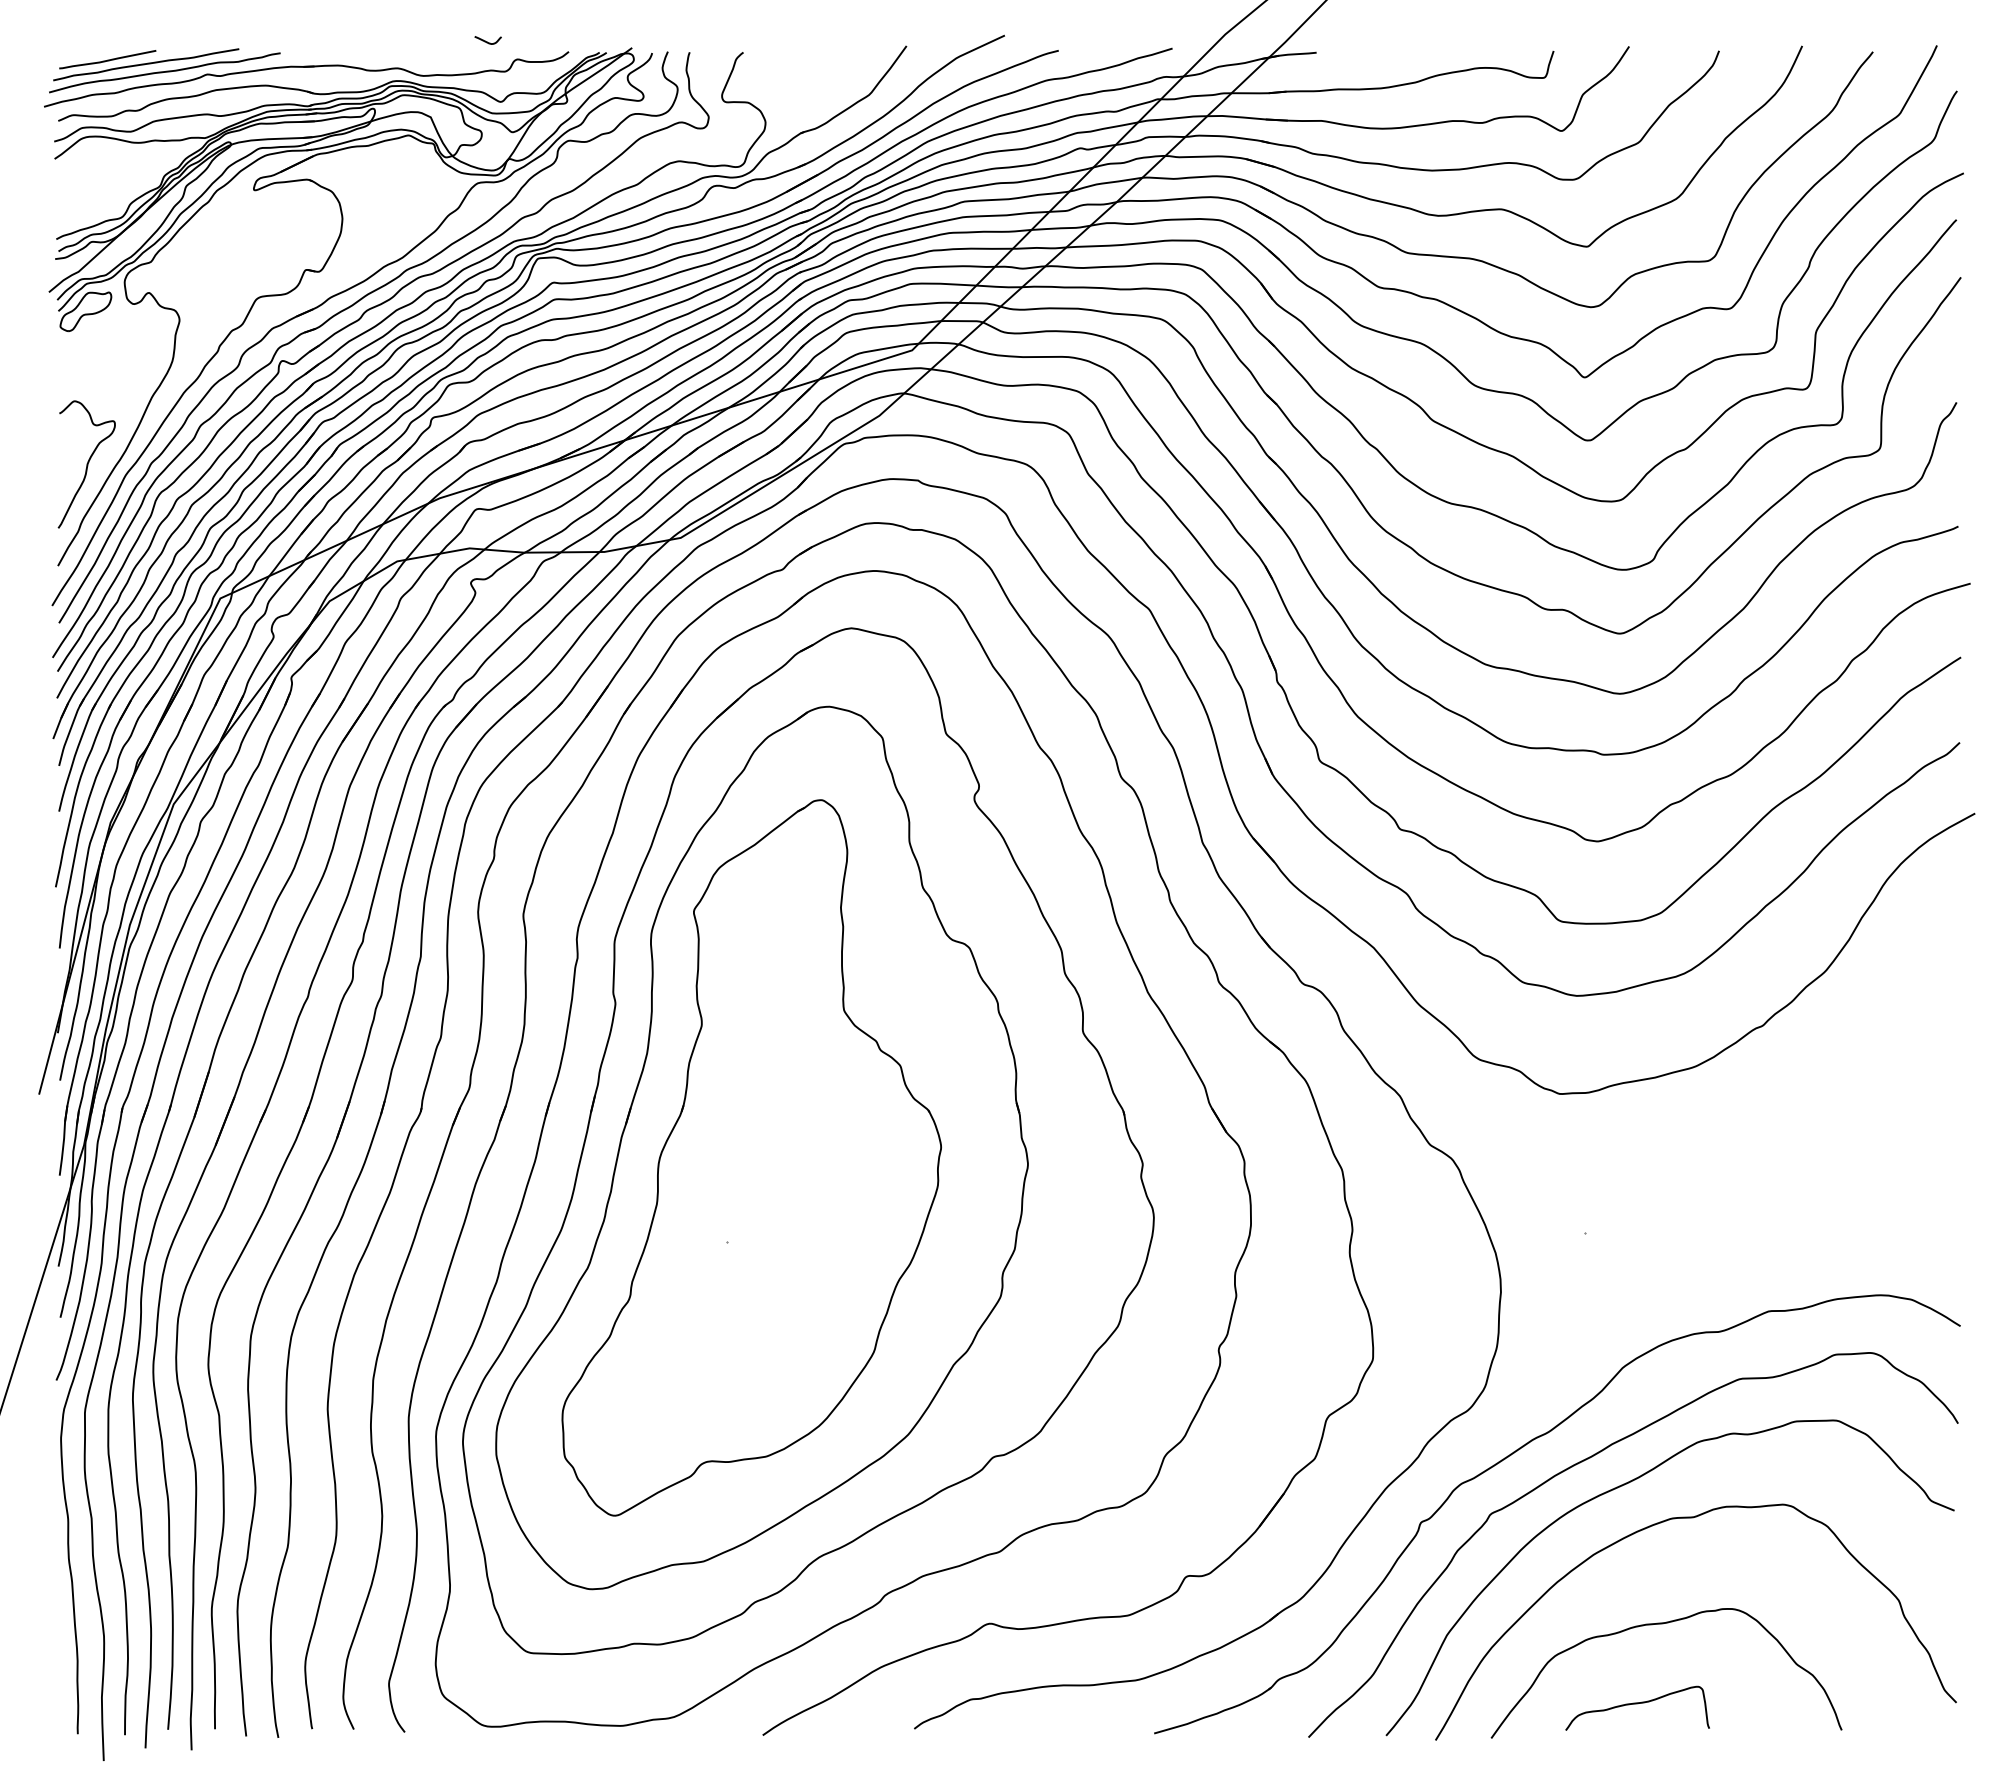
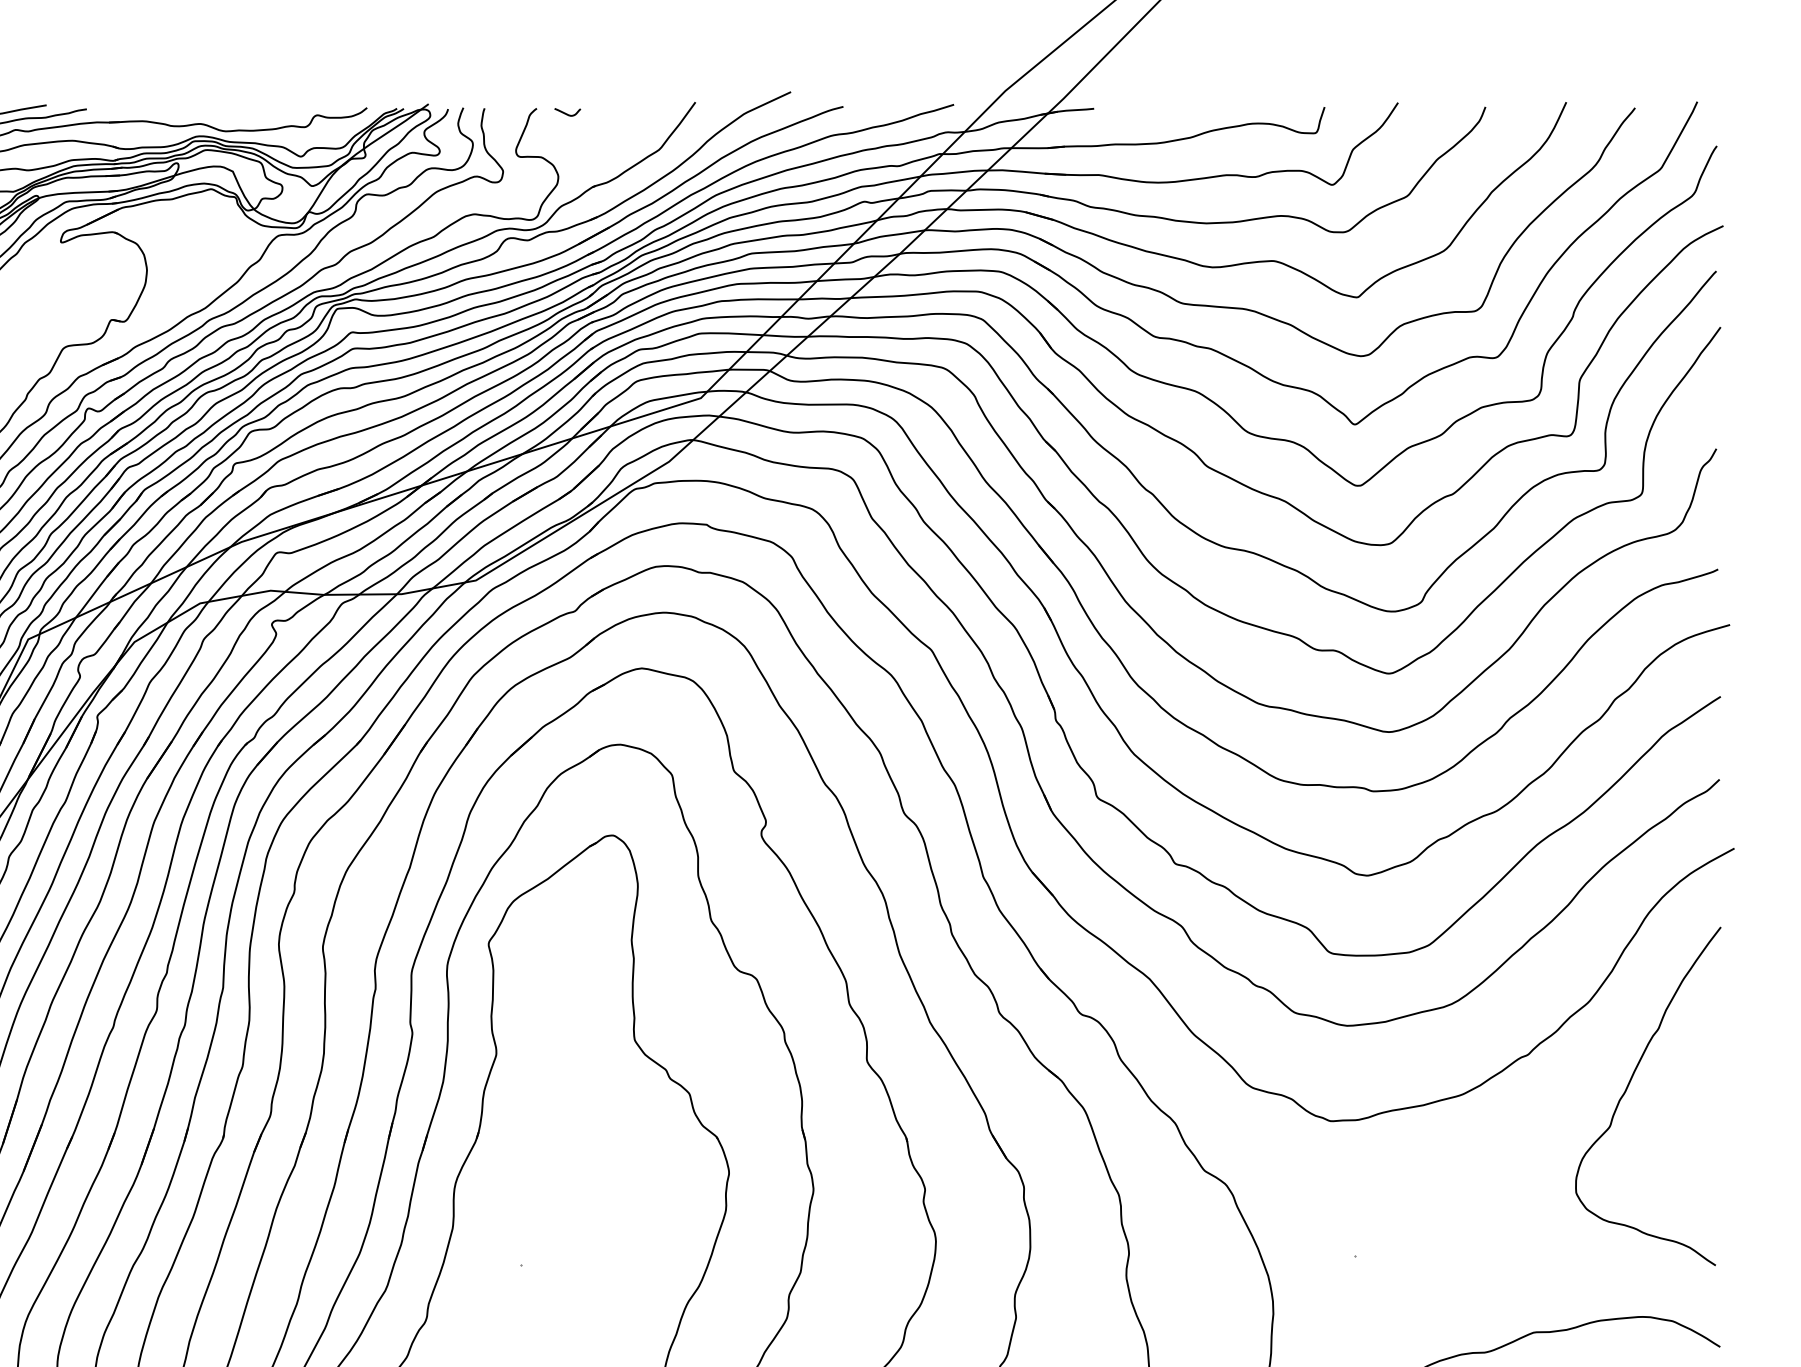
curve: (487, 41) -> (567, 113), moved
curve: (1866, 1058) -> (1628, 1086), added

